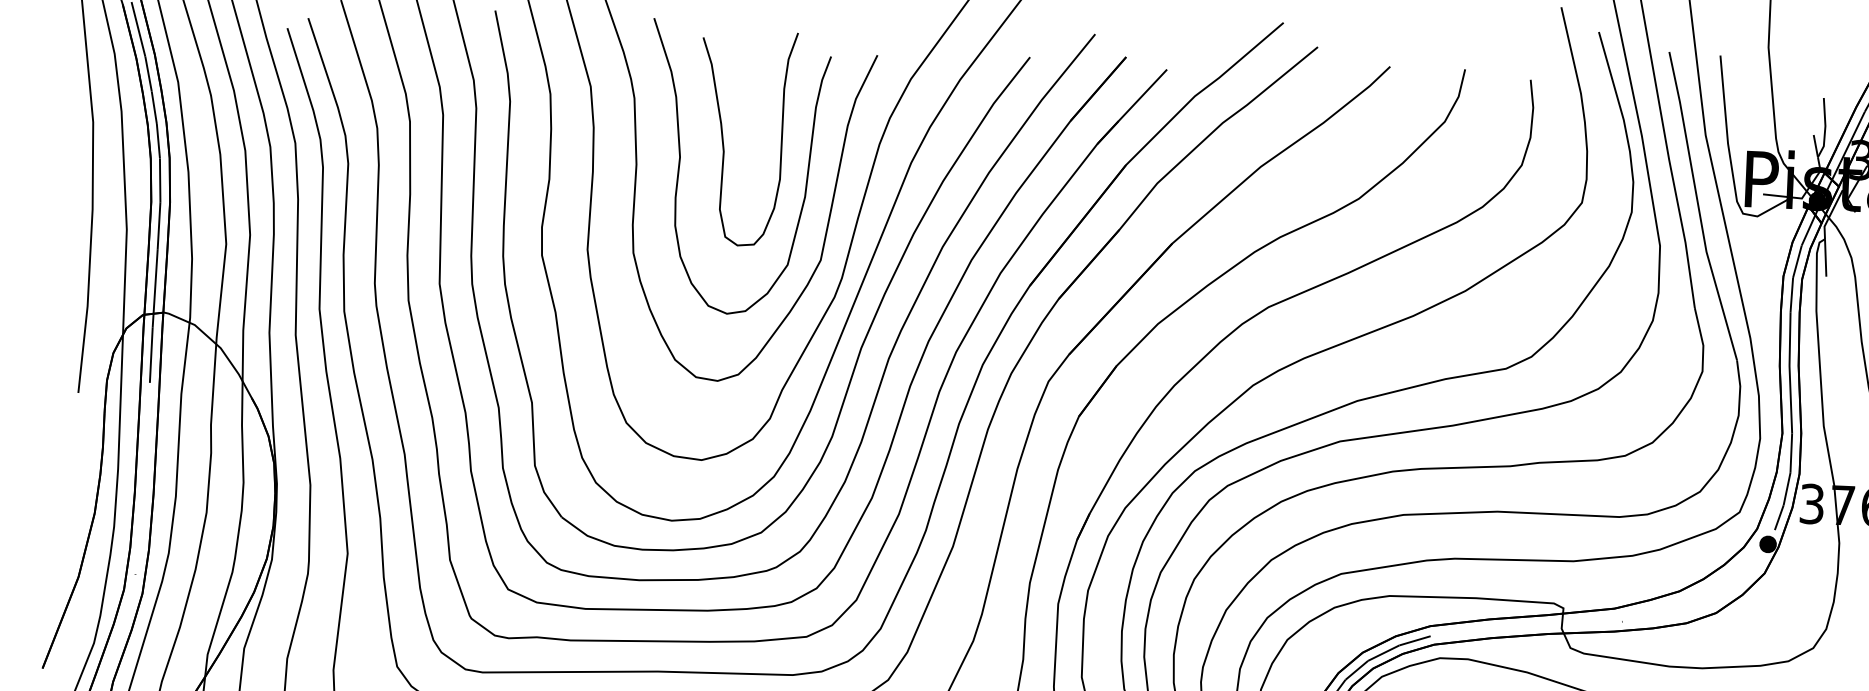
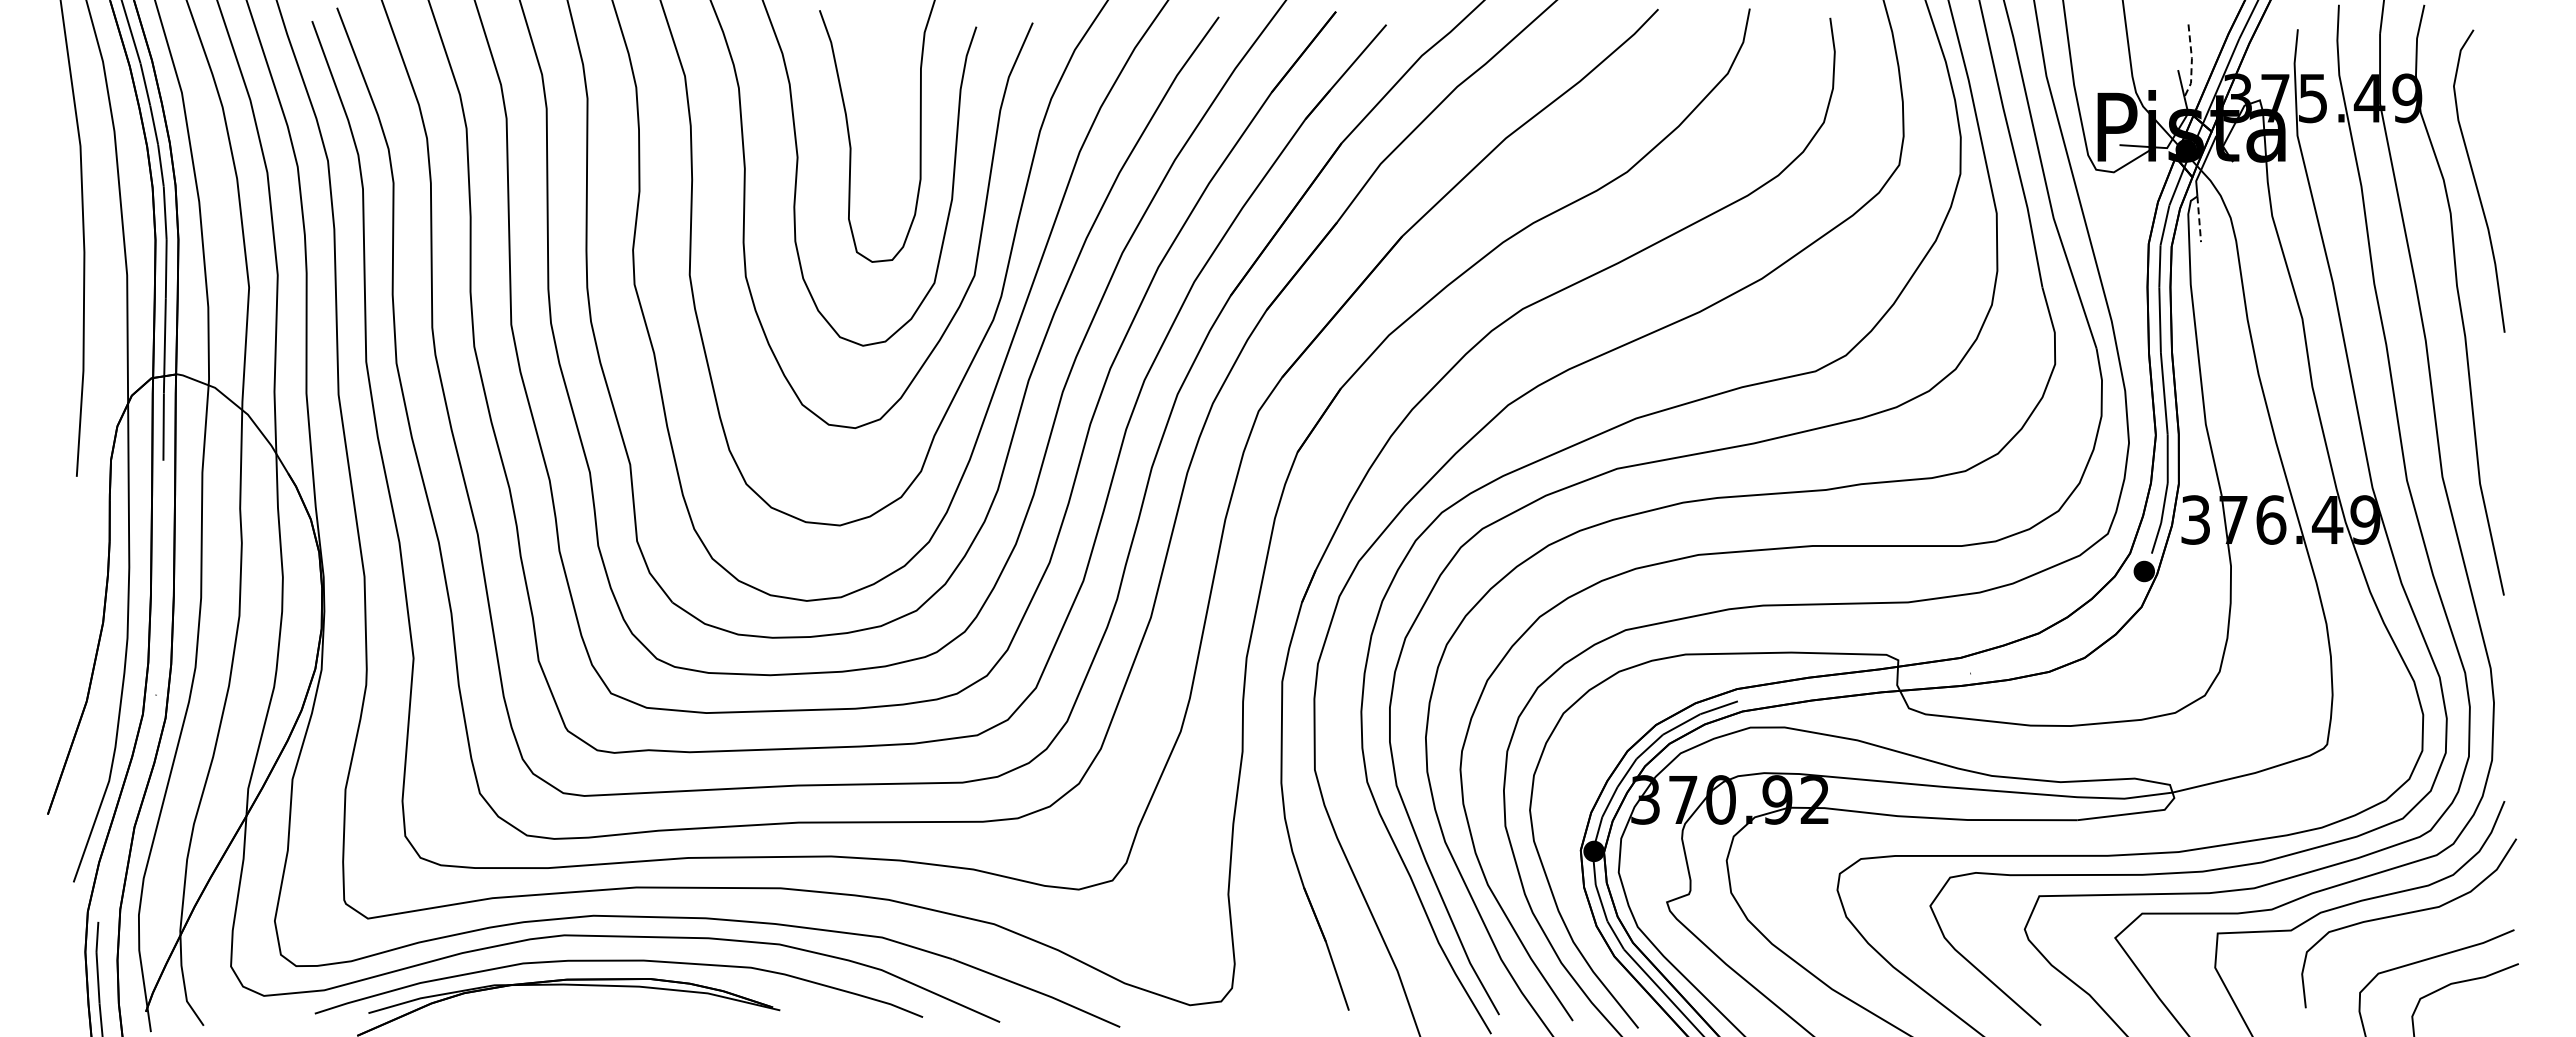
line: (1824, 128) -> (2191, 61), solid -> dashed
line: (1825, 258) -> (2199, 219), solid -> dashed

